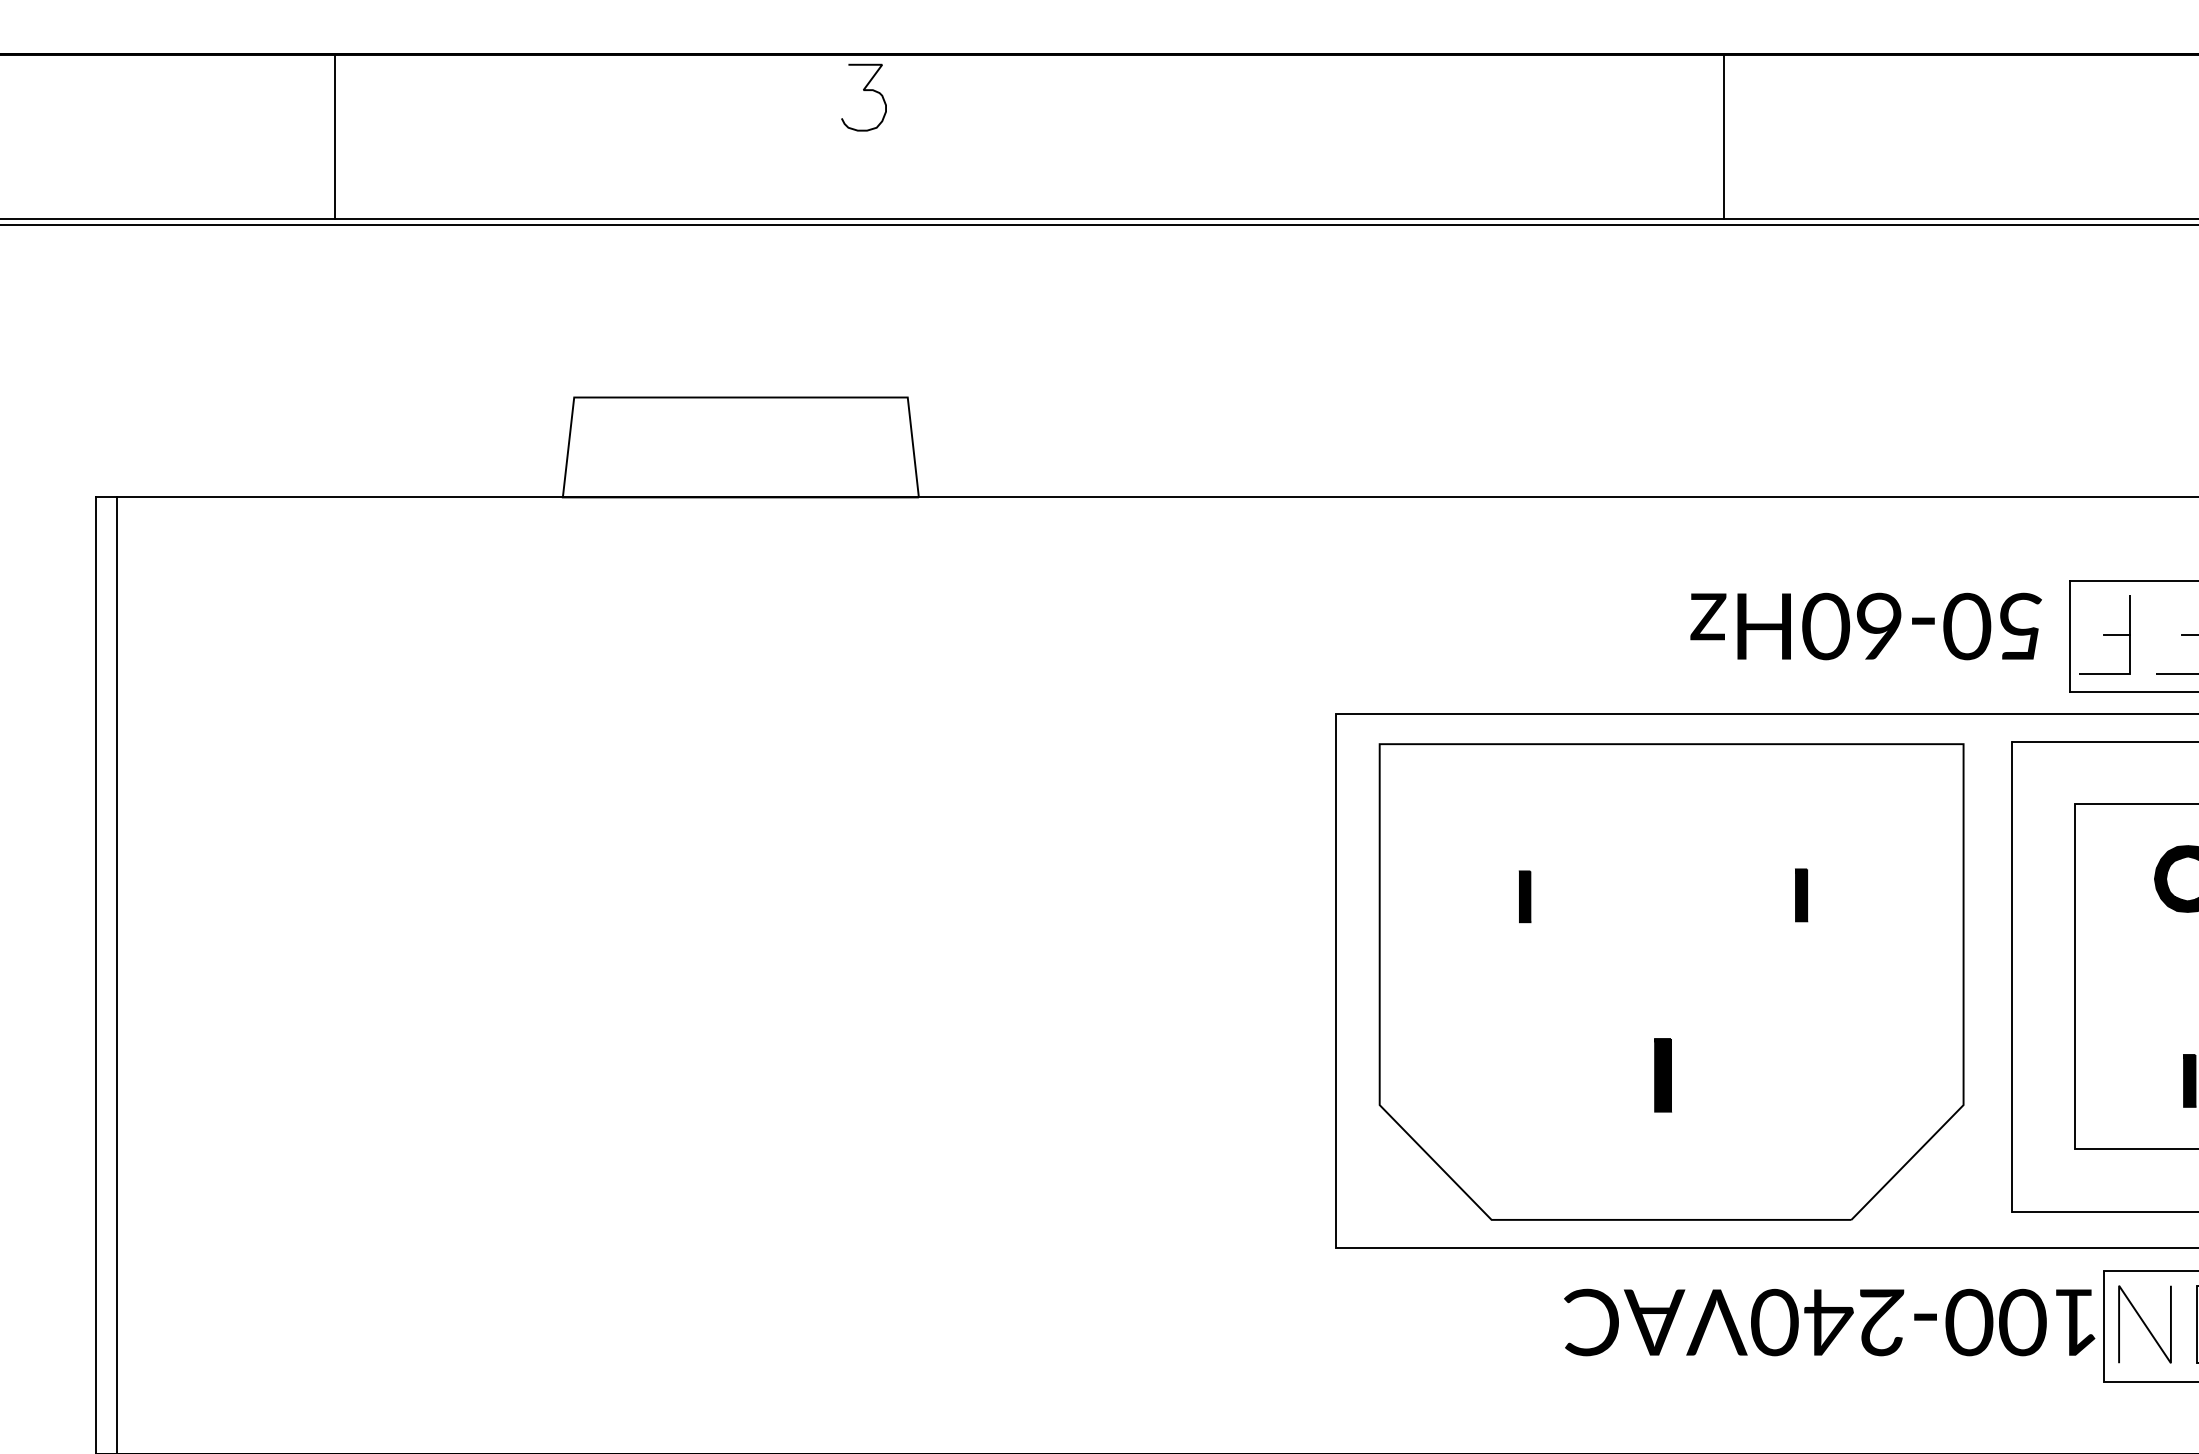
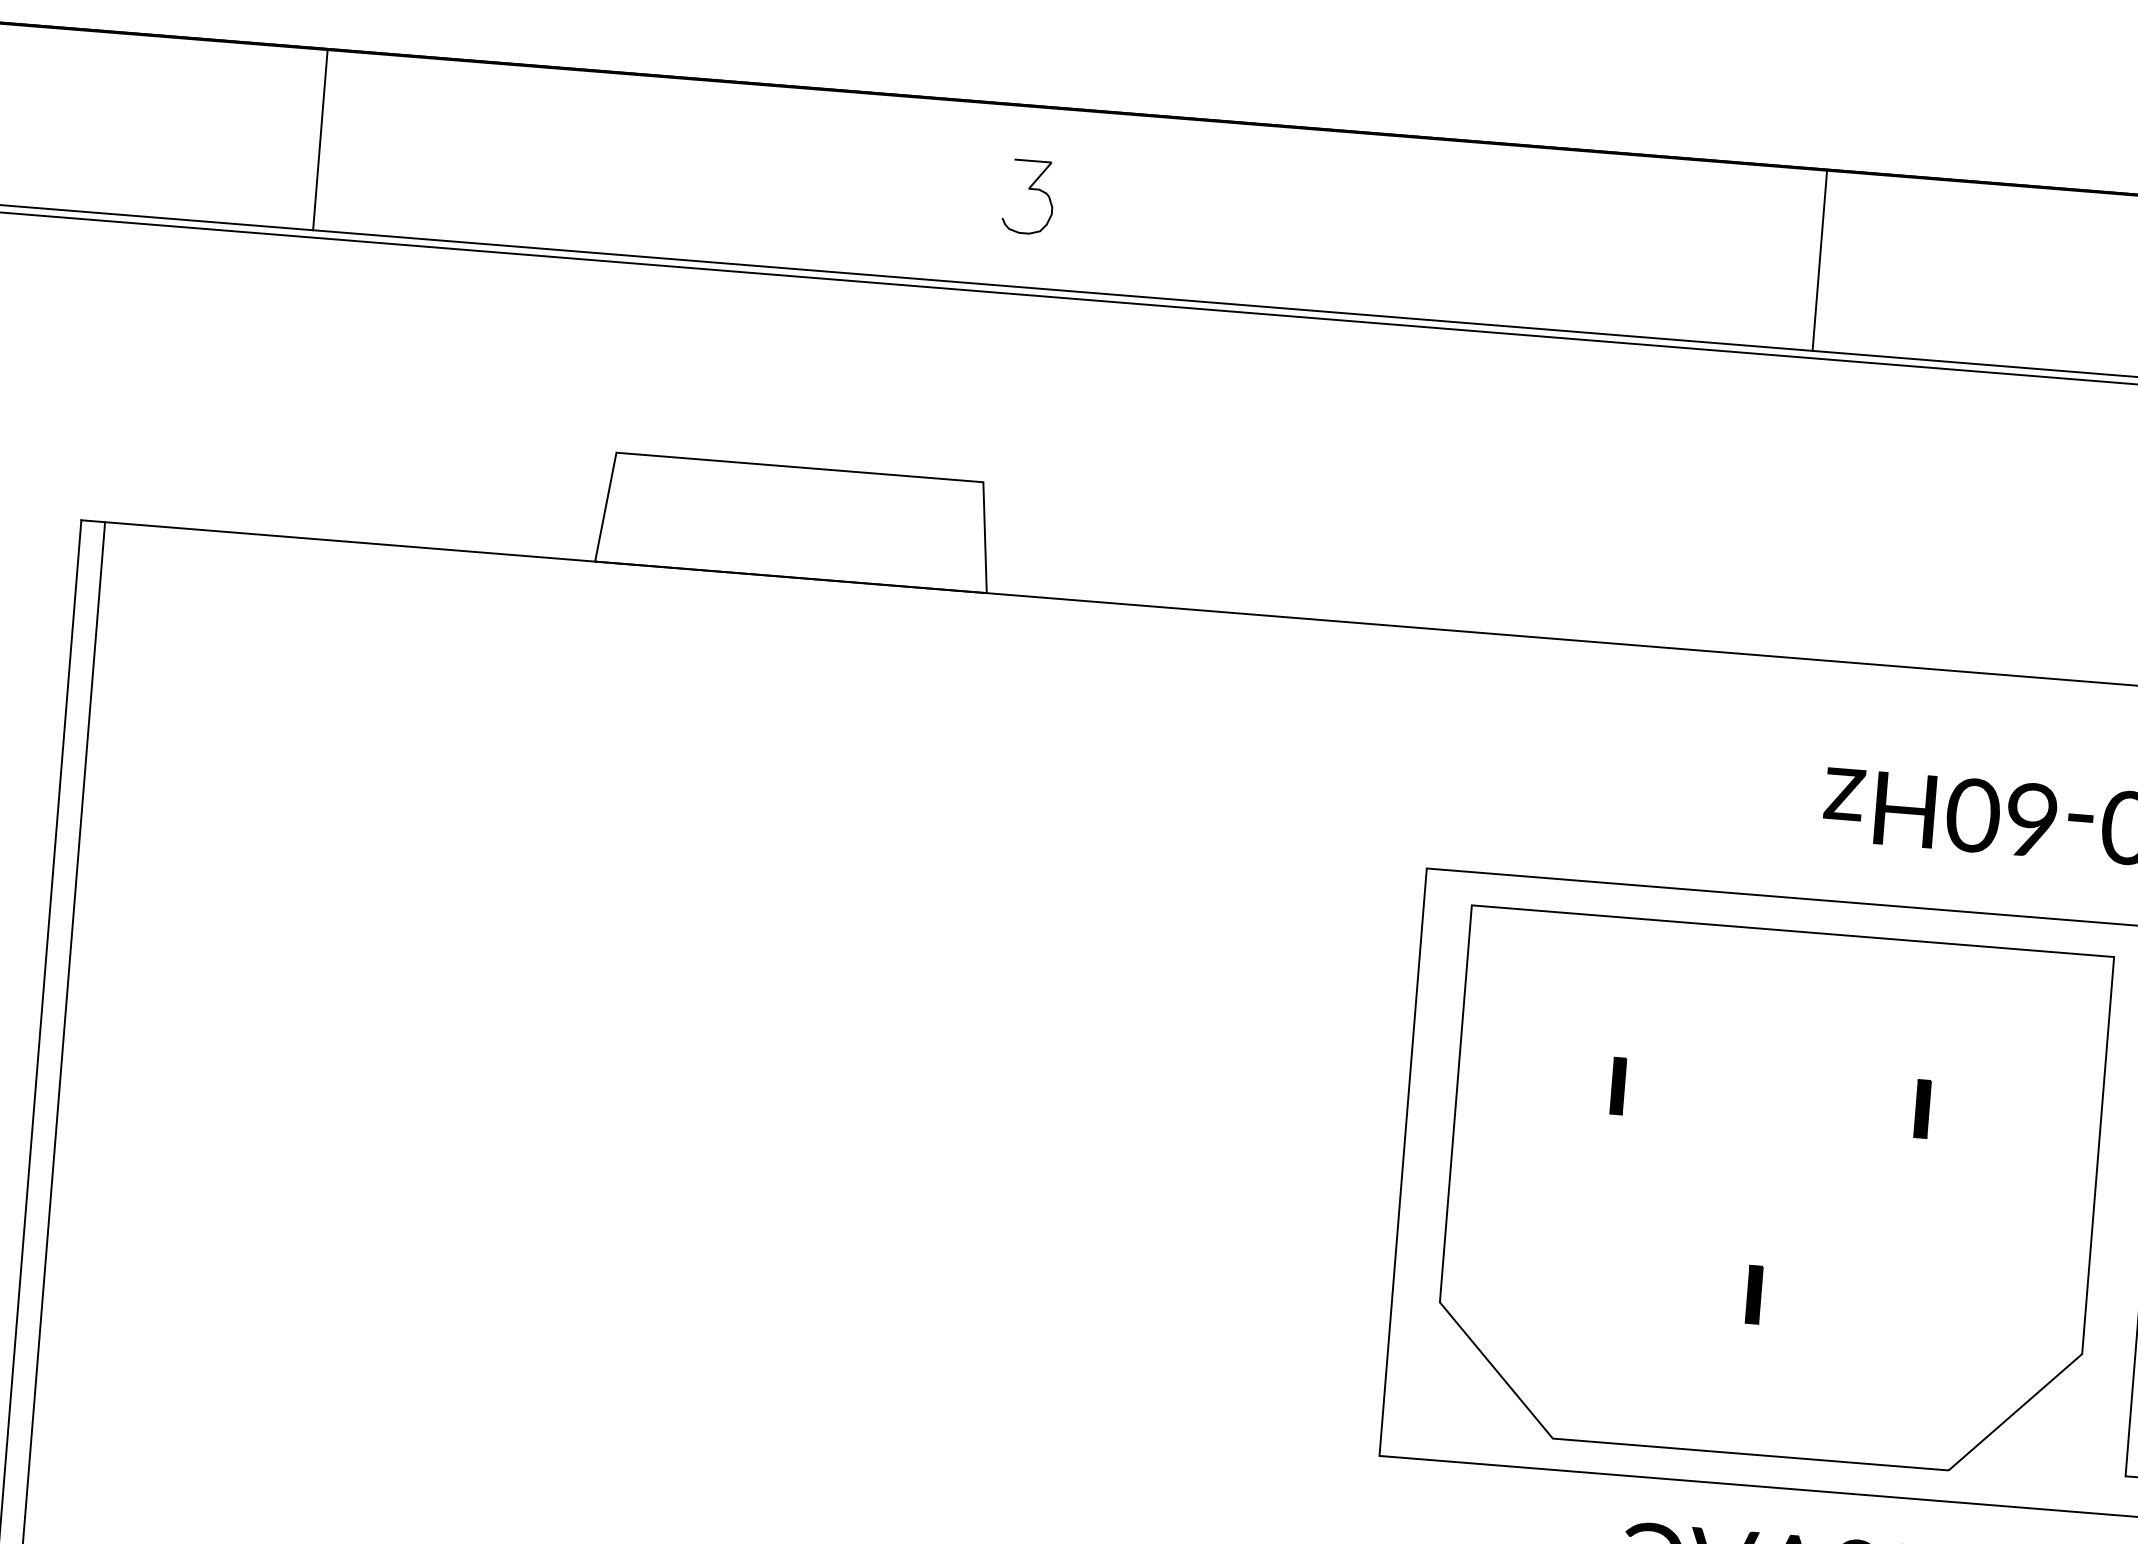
curve: (863, 90) -> (1028, 189), moved
line: (335, 136) -> (320, 139), moved
line: (1724, 136) -> (1820, 260), moved
part: (1662, 1075) -> (1753, 1294), size x0.71

